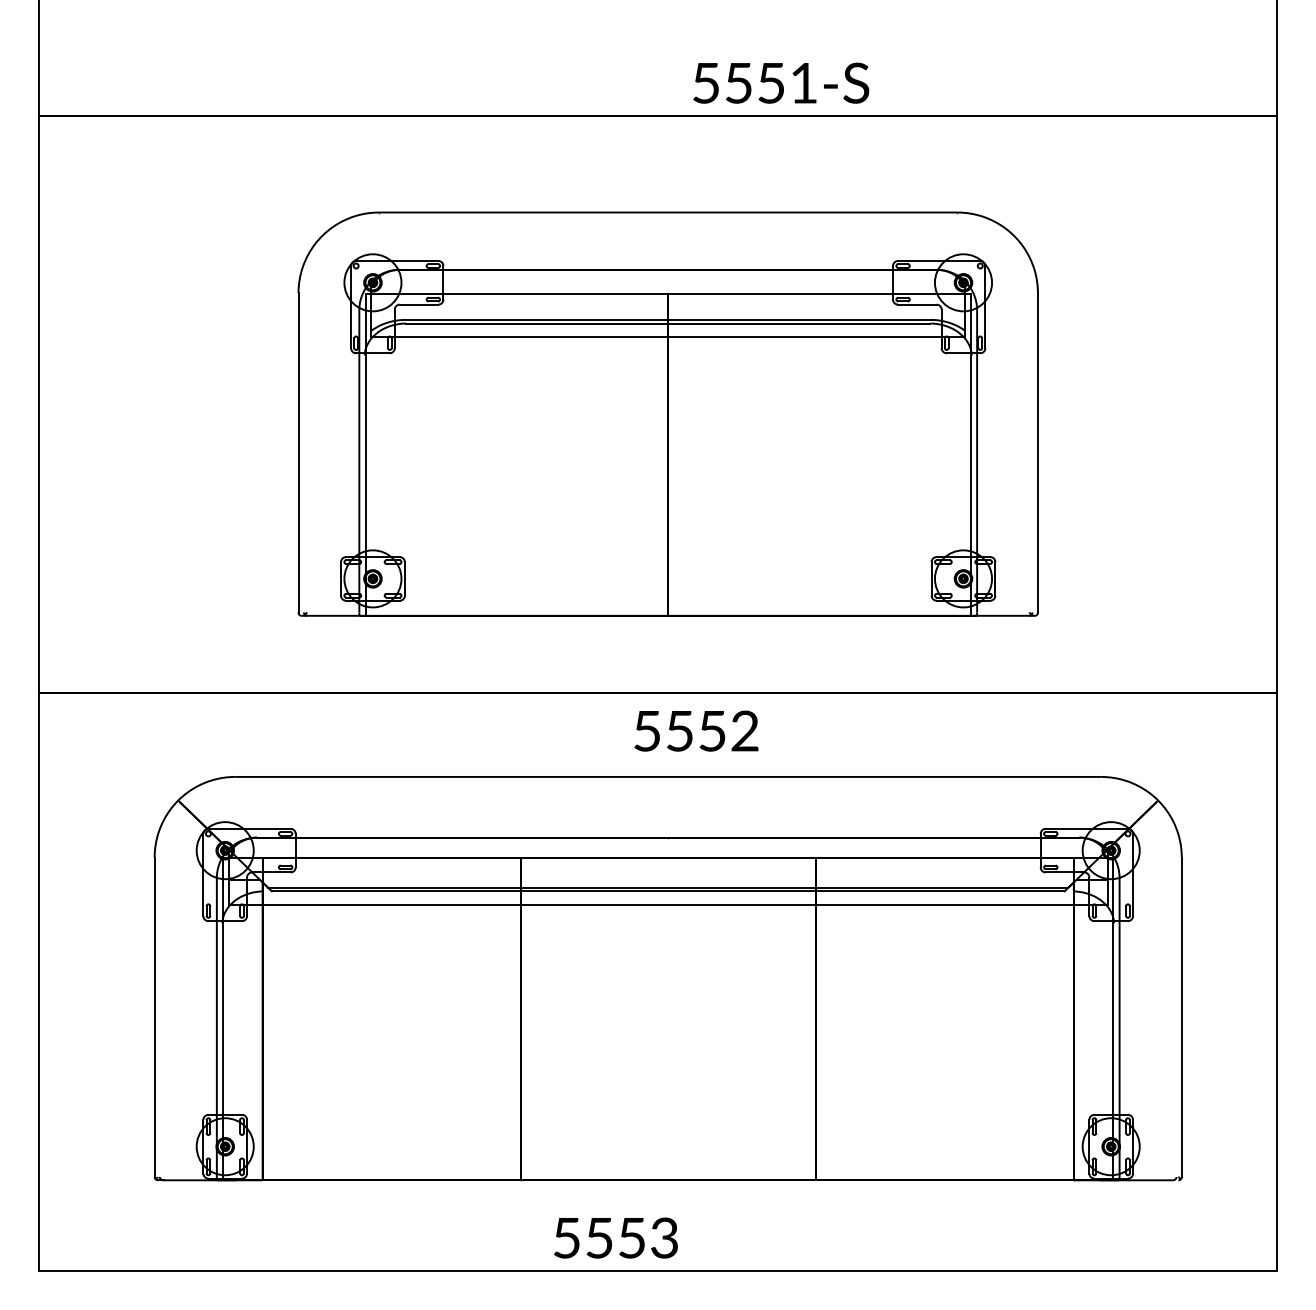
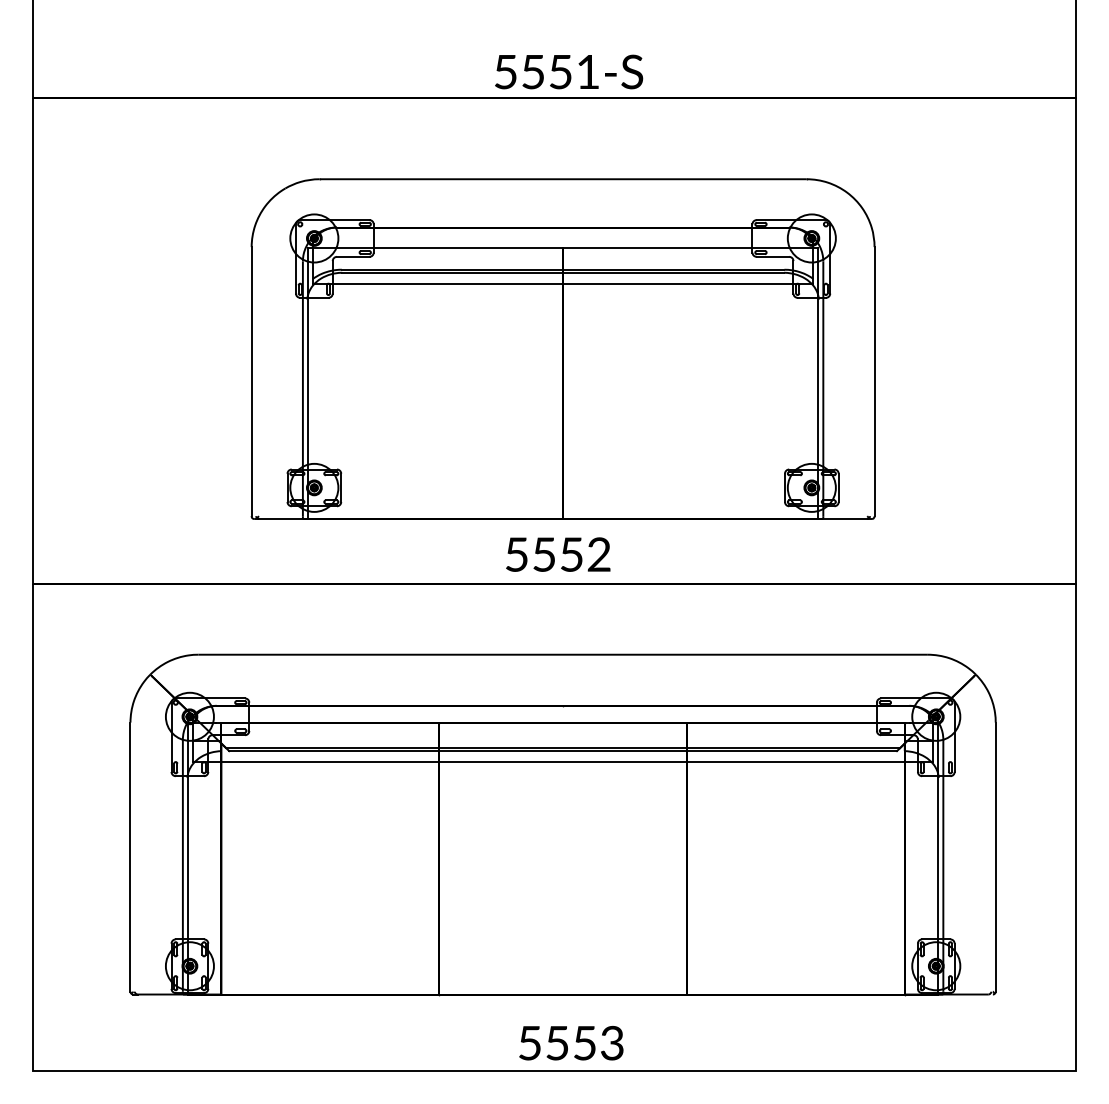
text: (781, 82) -> (569, 71), moved
text: (696, 730) -> (558, 554), moved
text: (615, 1237) -> (570, 1042), moved

